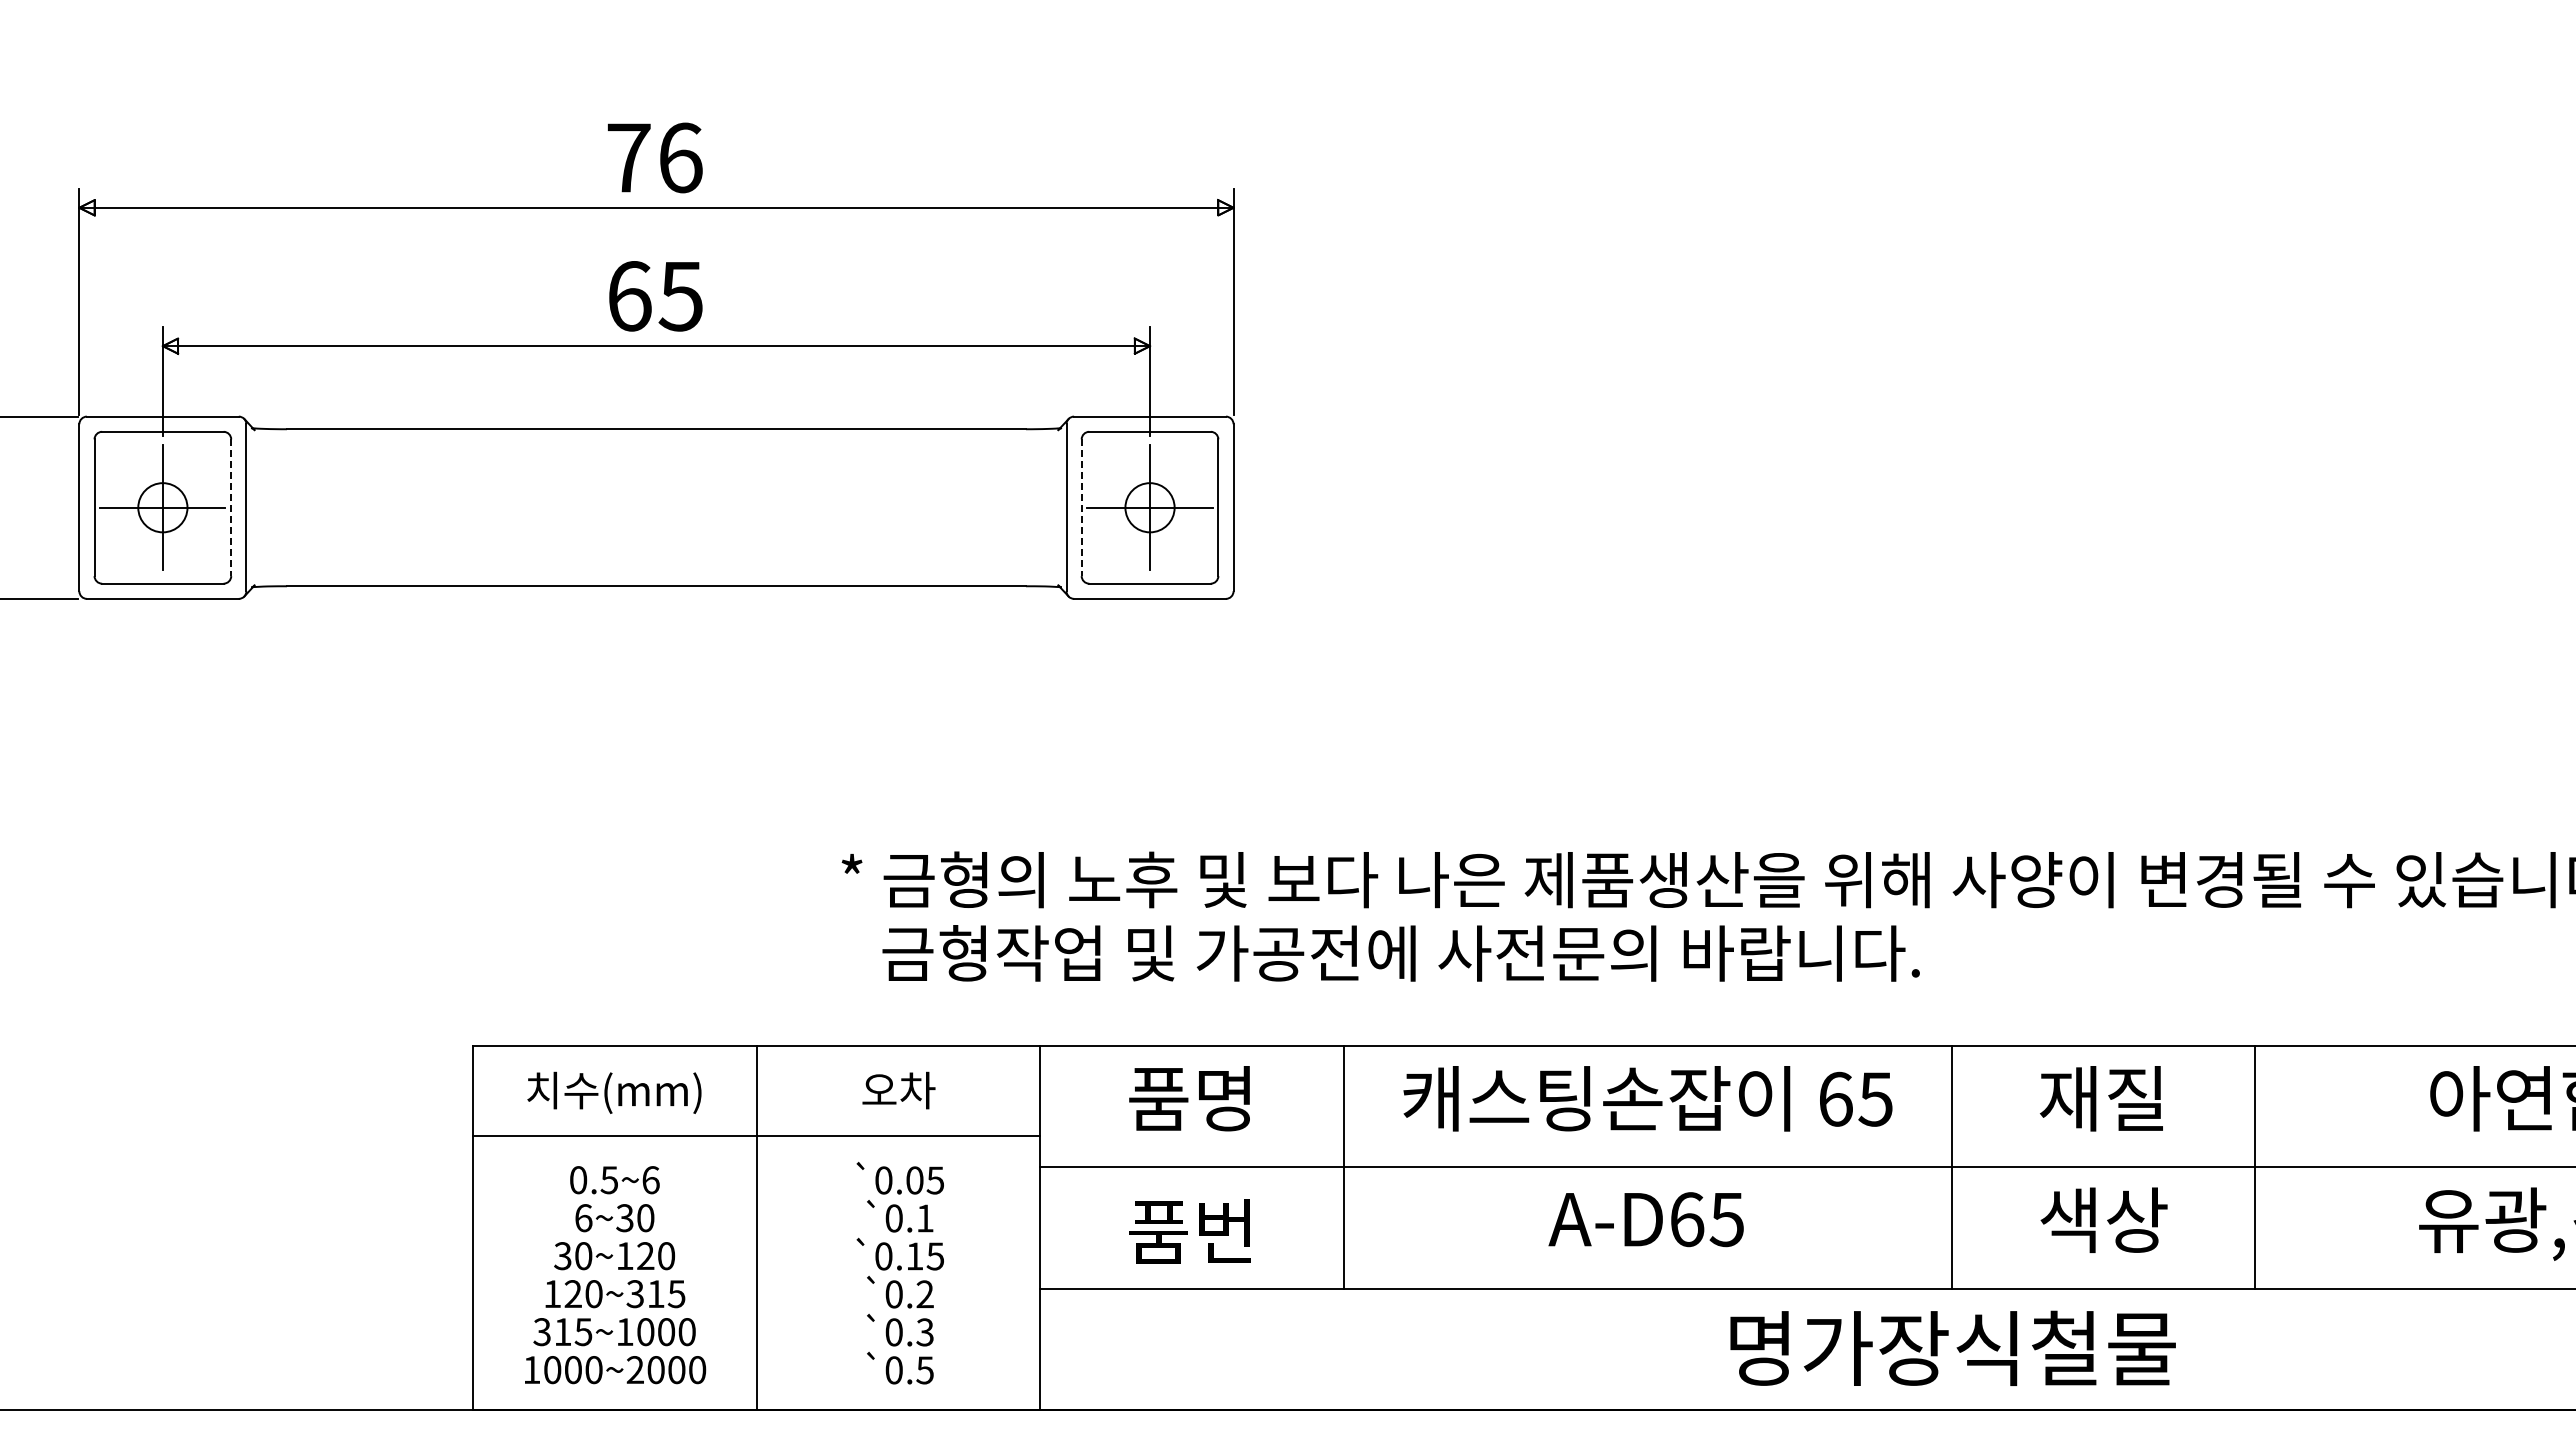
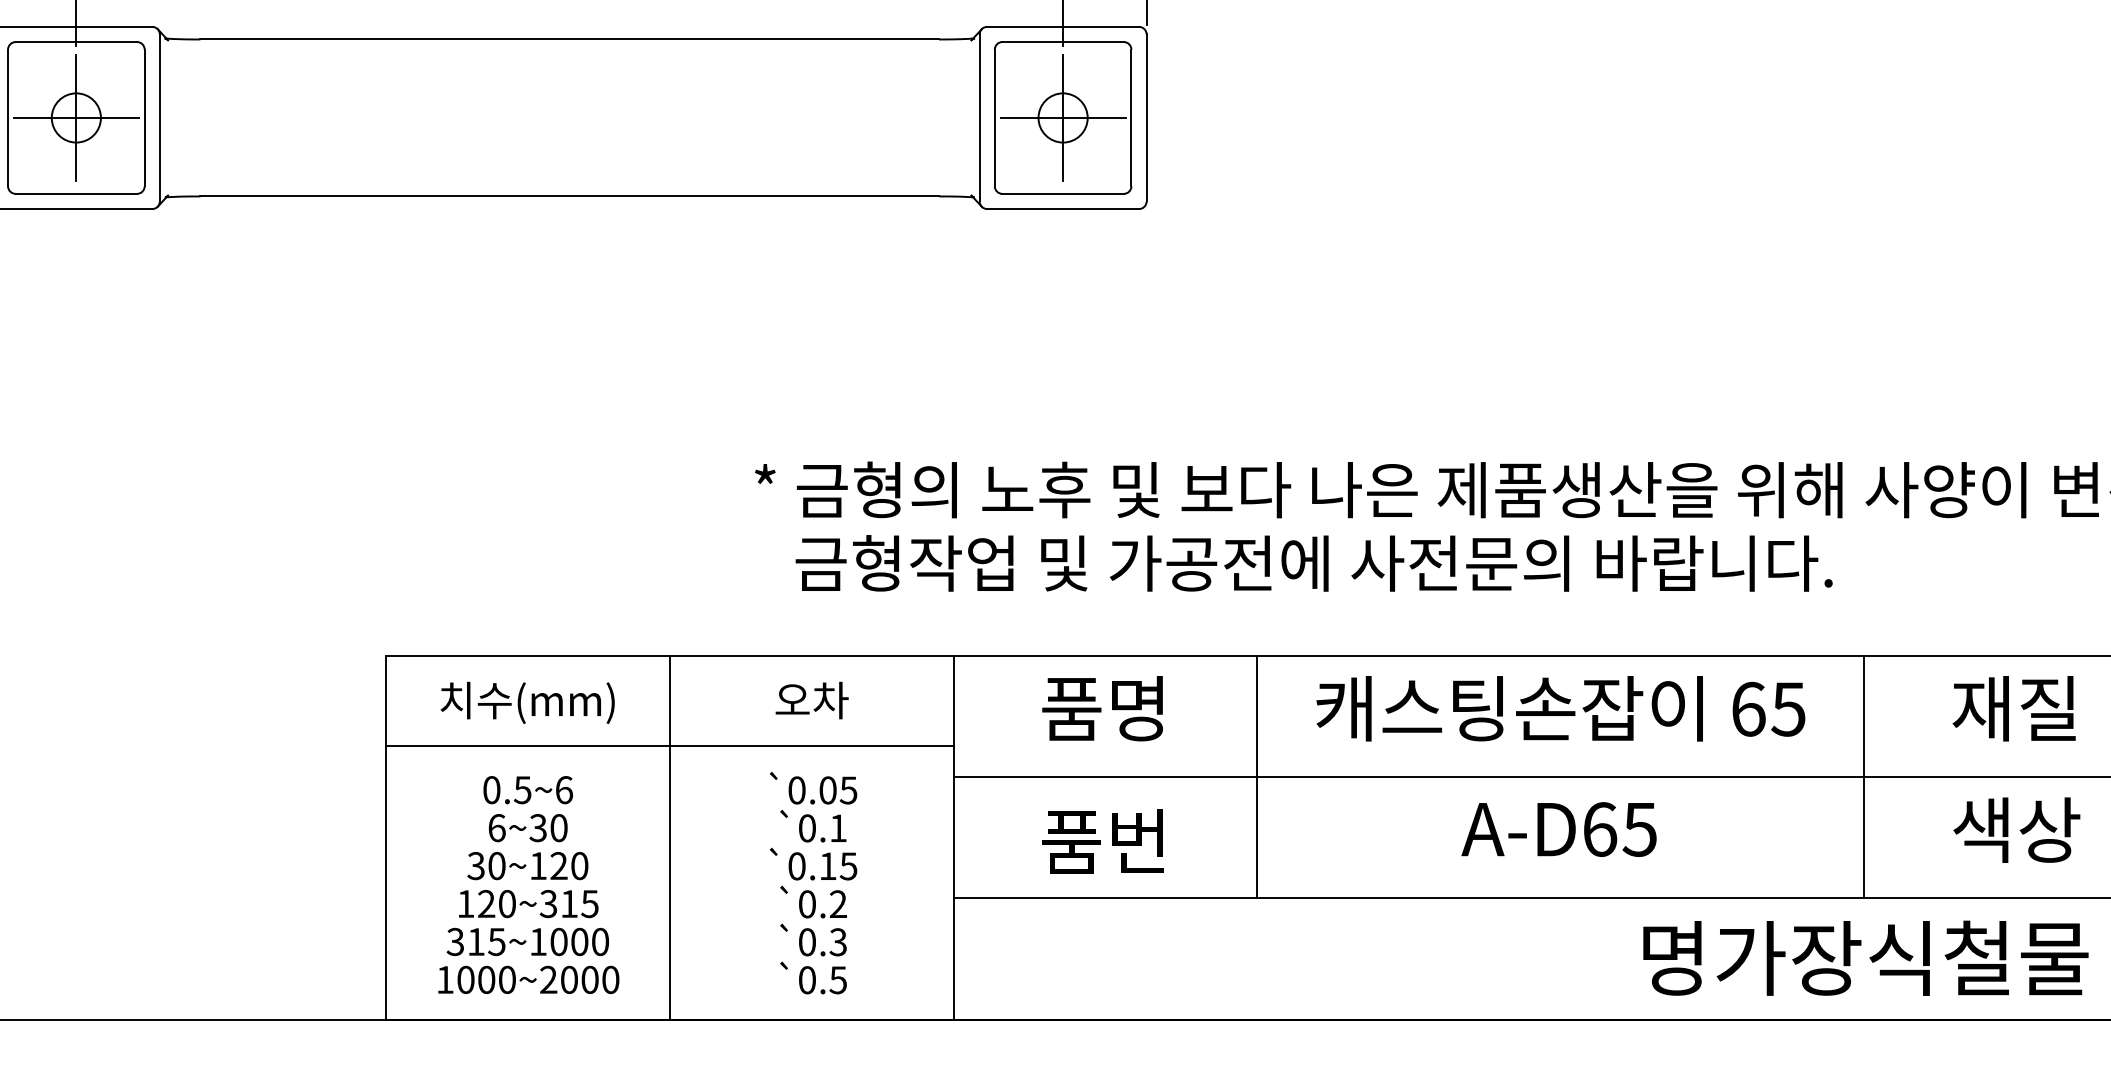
line: (231, 508) -> (144, 118), dashed -> solid
line: (1081, 508) -> (994, 118), dashed -> solid

